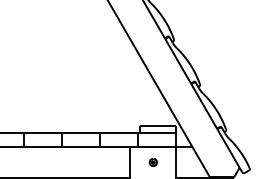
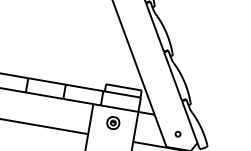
part: (153, 162) -> (113, 123), size x1.67
part: (218, 162) -> (177, 134), added

